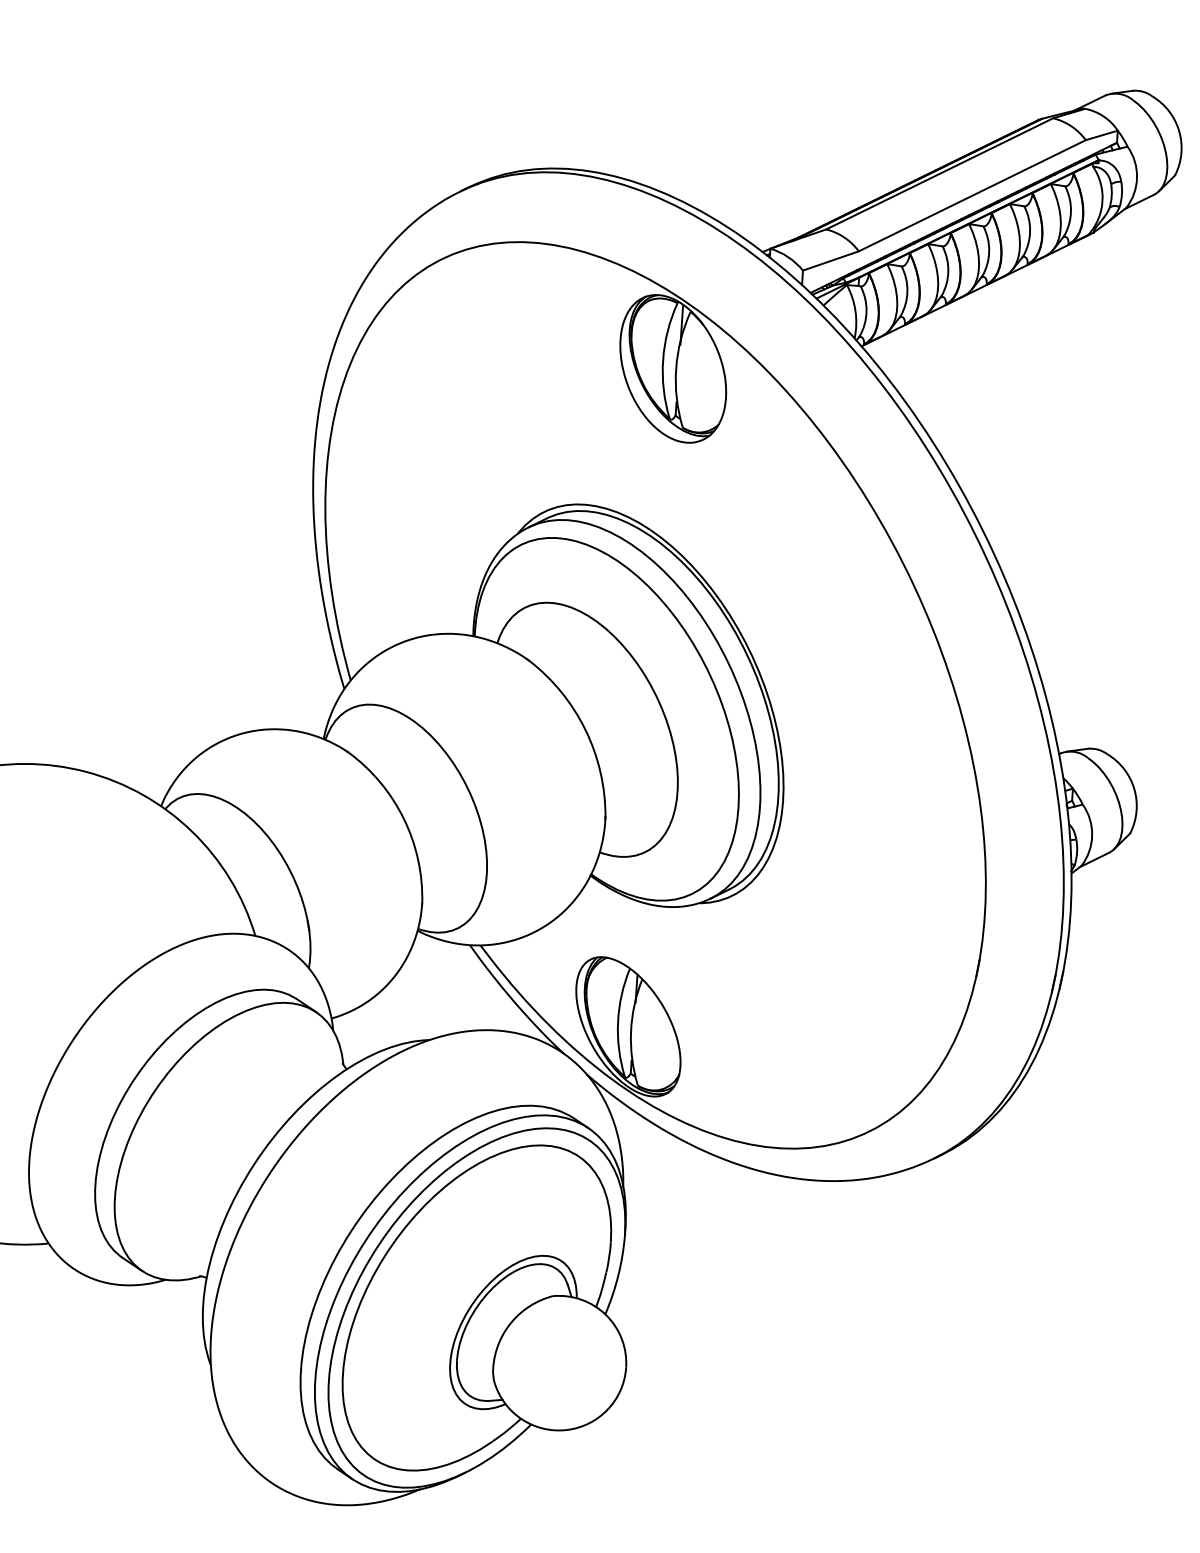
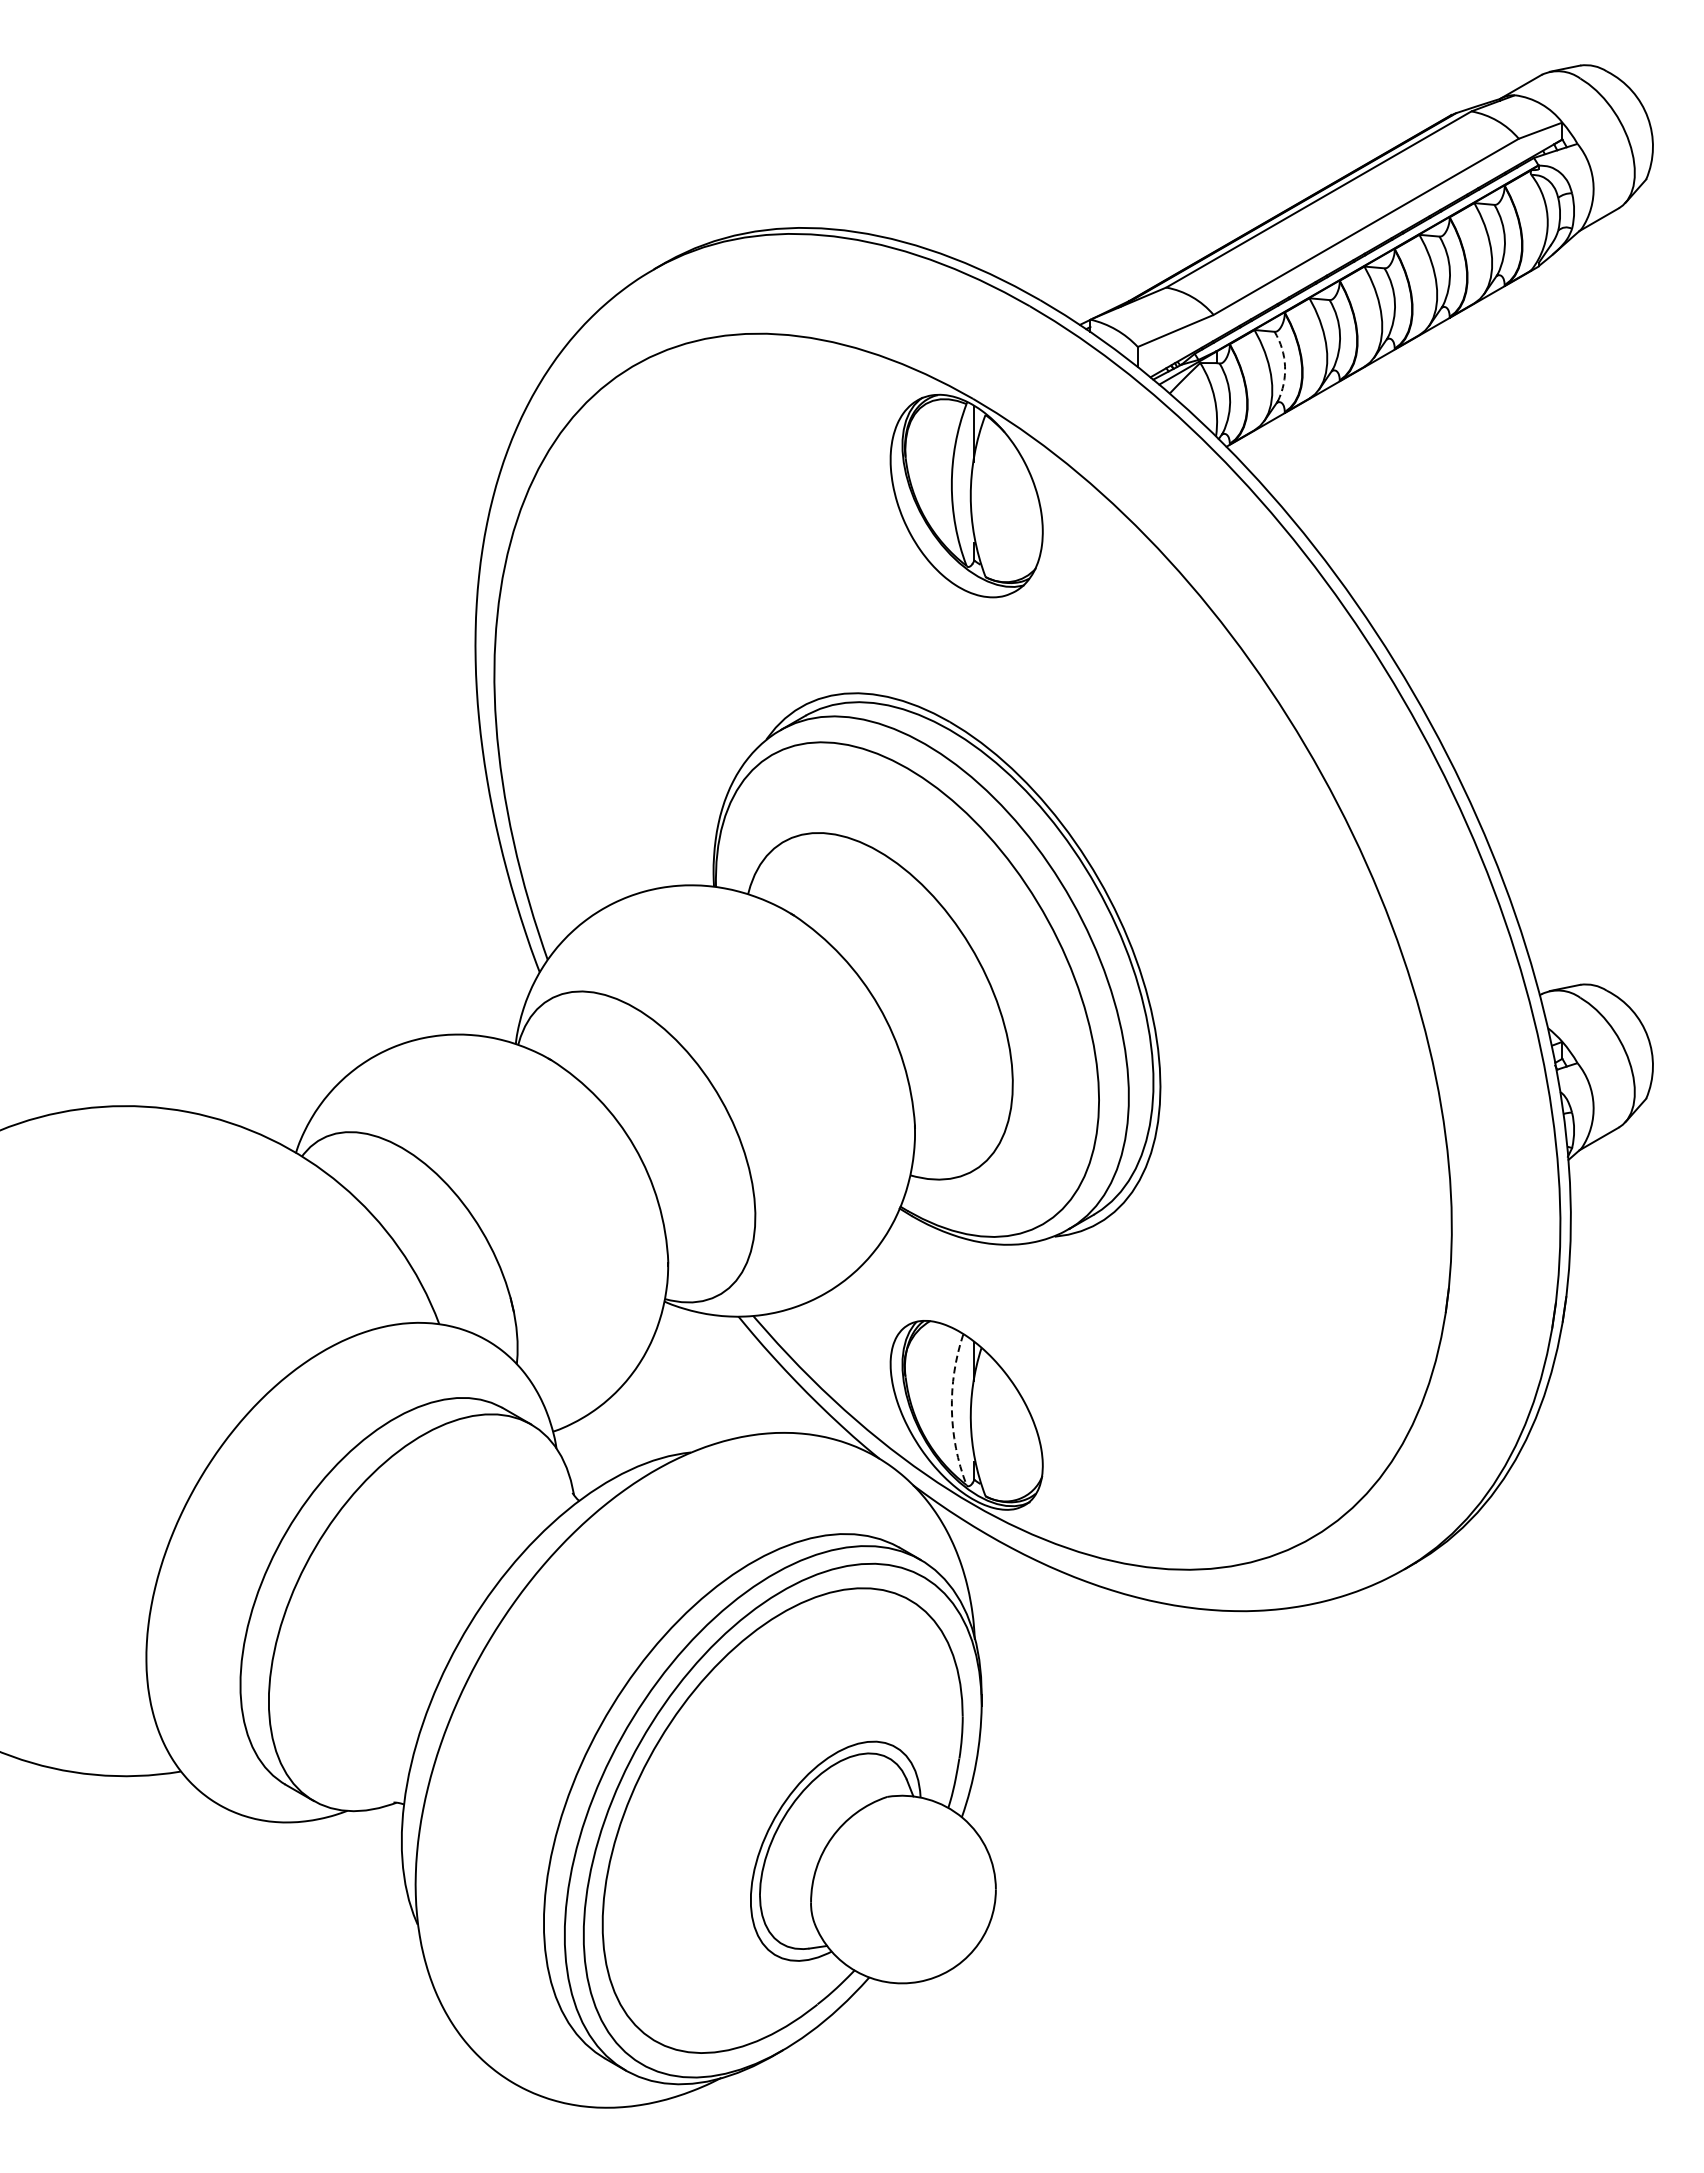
arc: (907, 291) -> (1285, 366), solid -> dashed
arc: (617, 1022) -> (951, 1410), solid -> dashed

